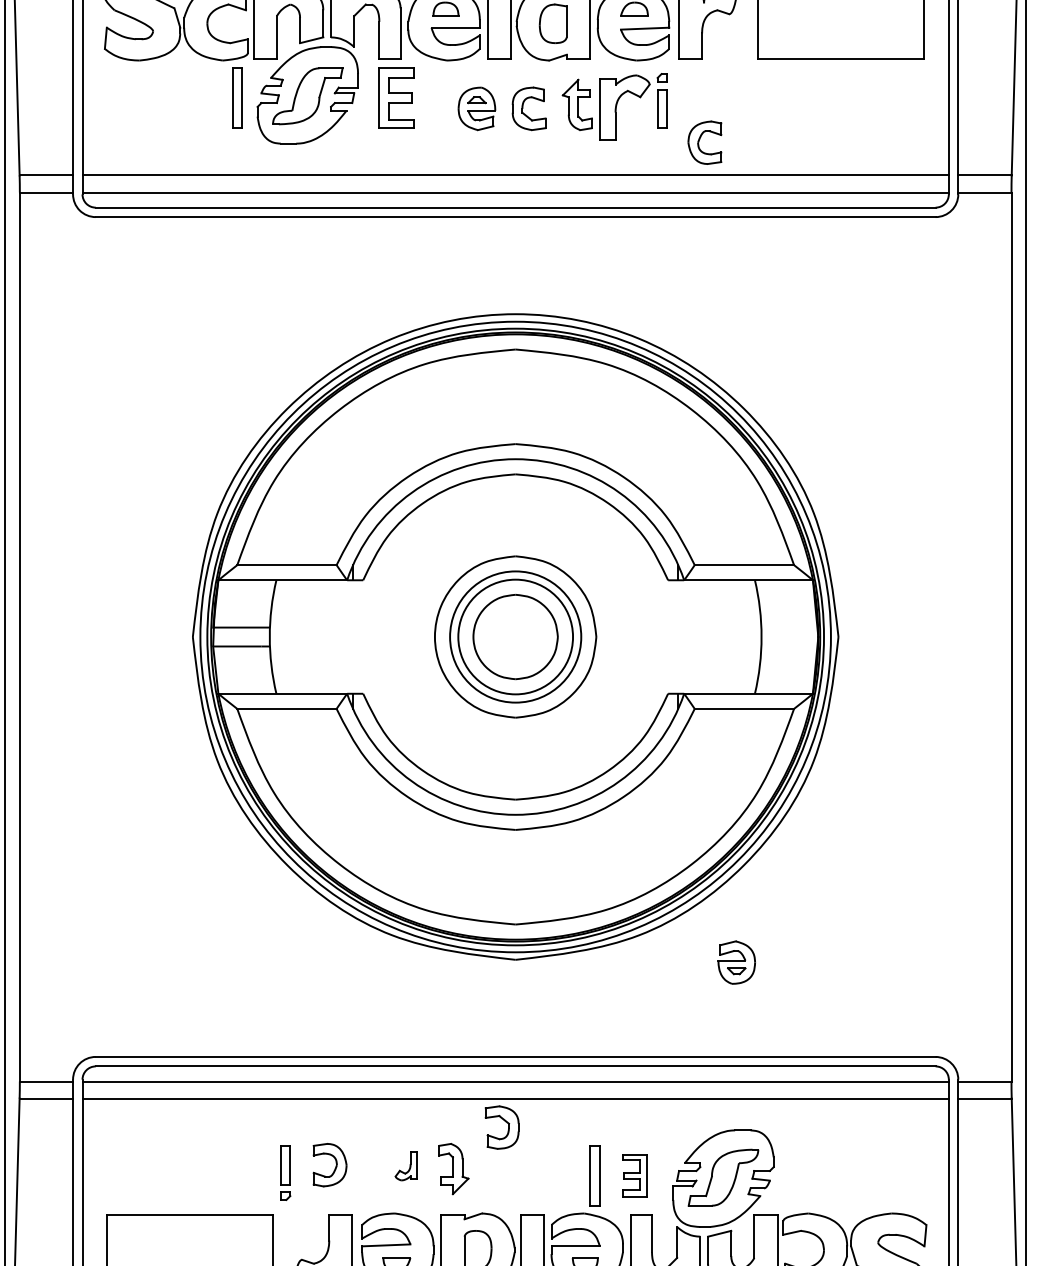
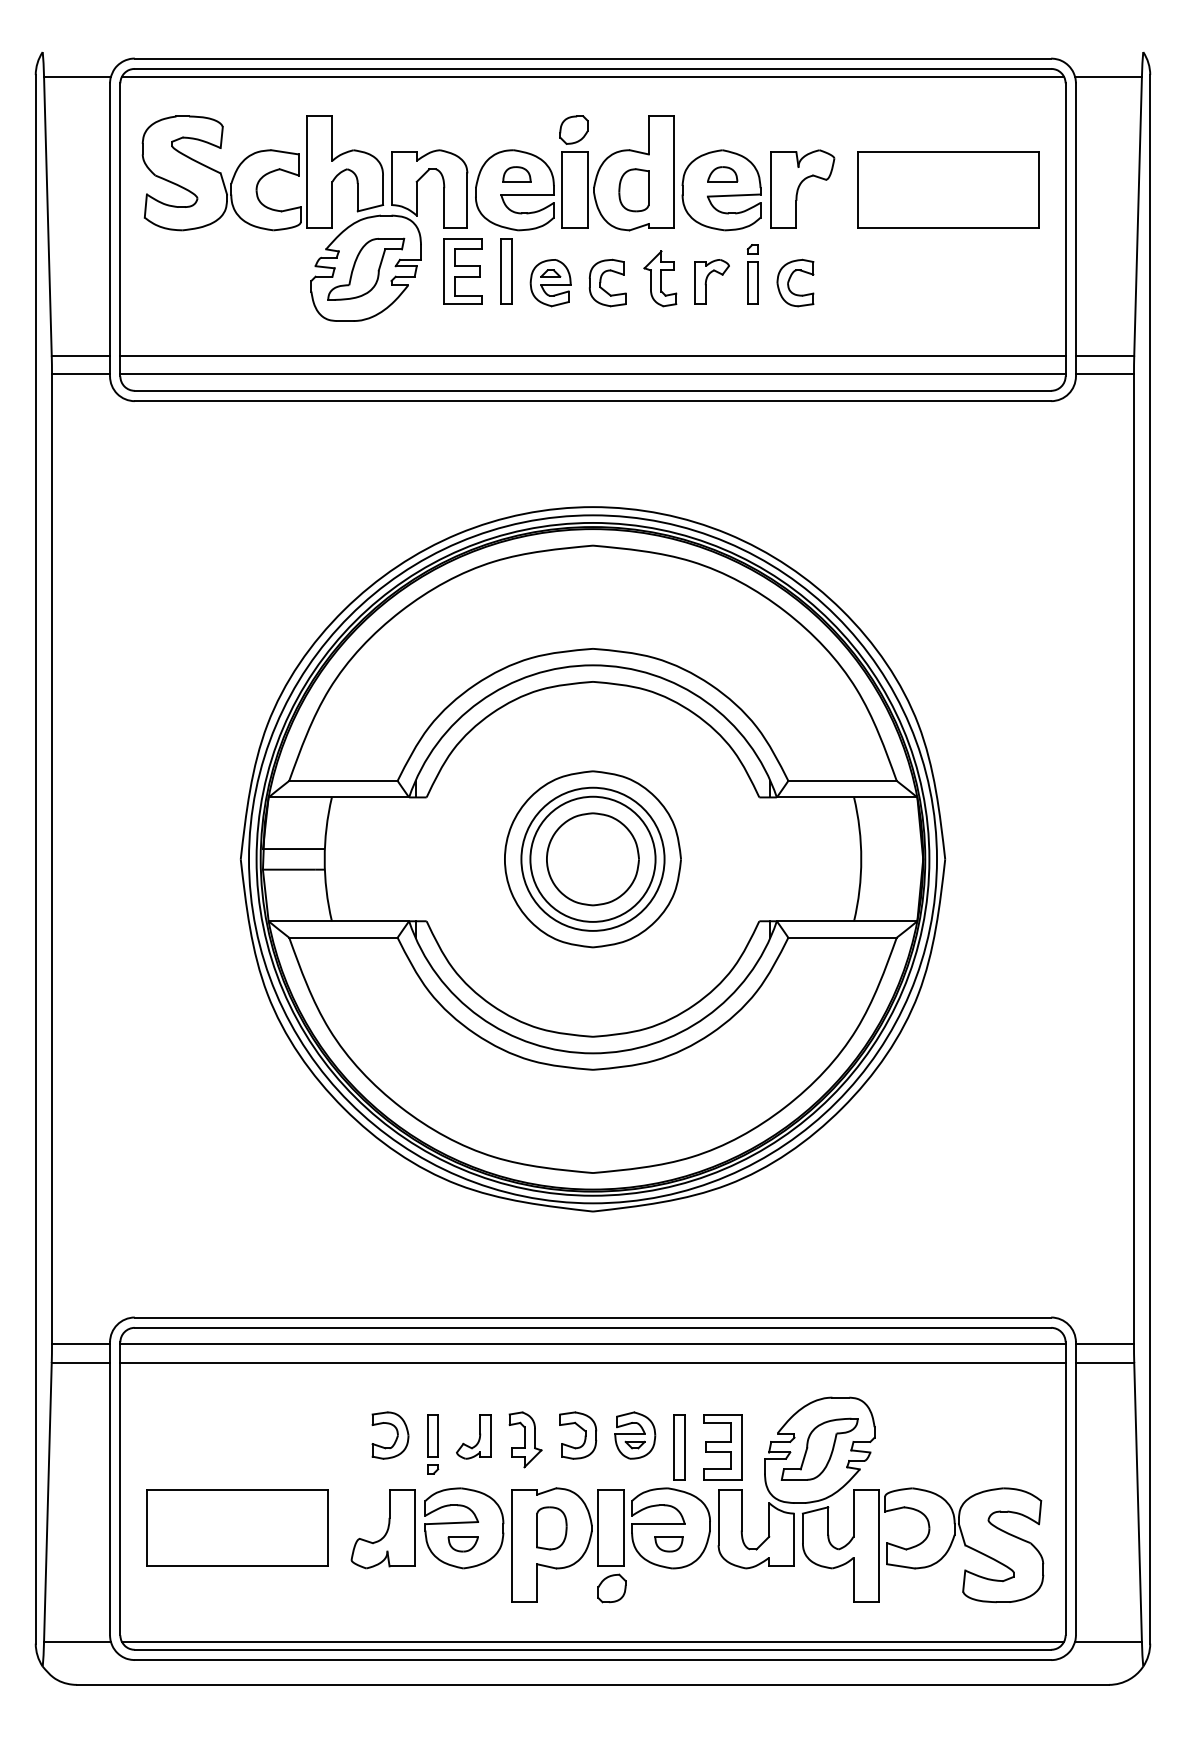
part: (237, 98) -> (506, 271), moved
part: (624, 107) -> (711, 281), size x0.62
part: (704, 142) -> (795, 282), moved
part: (737, 962) -> (635, 1435), moved
part: (507, 1128) -> (584, 1436), moved
part: (406, 1165) -> (473, 1436), size x1.43
part: (286, 1173) -> (433, 1444), moved
part: (634, 1176) -> (722, 1447), size x1.43

